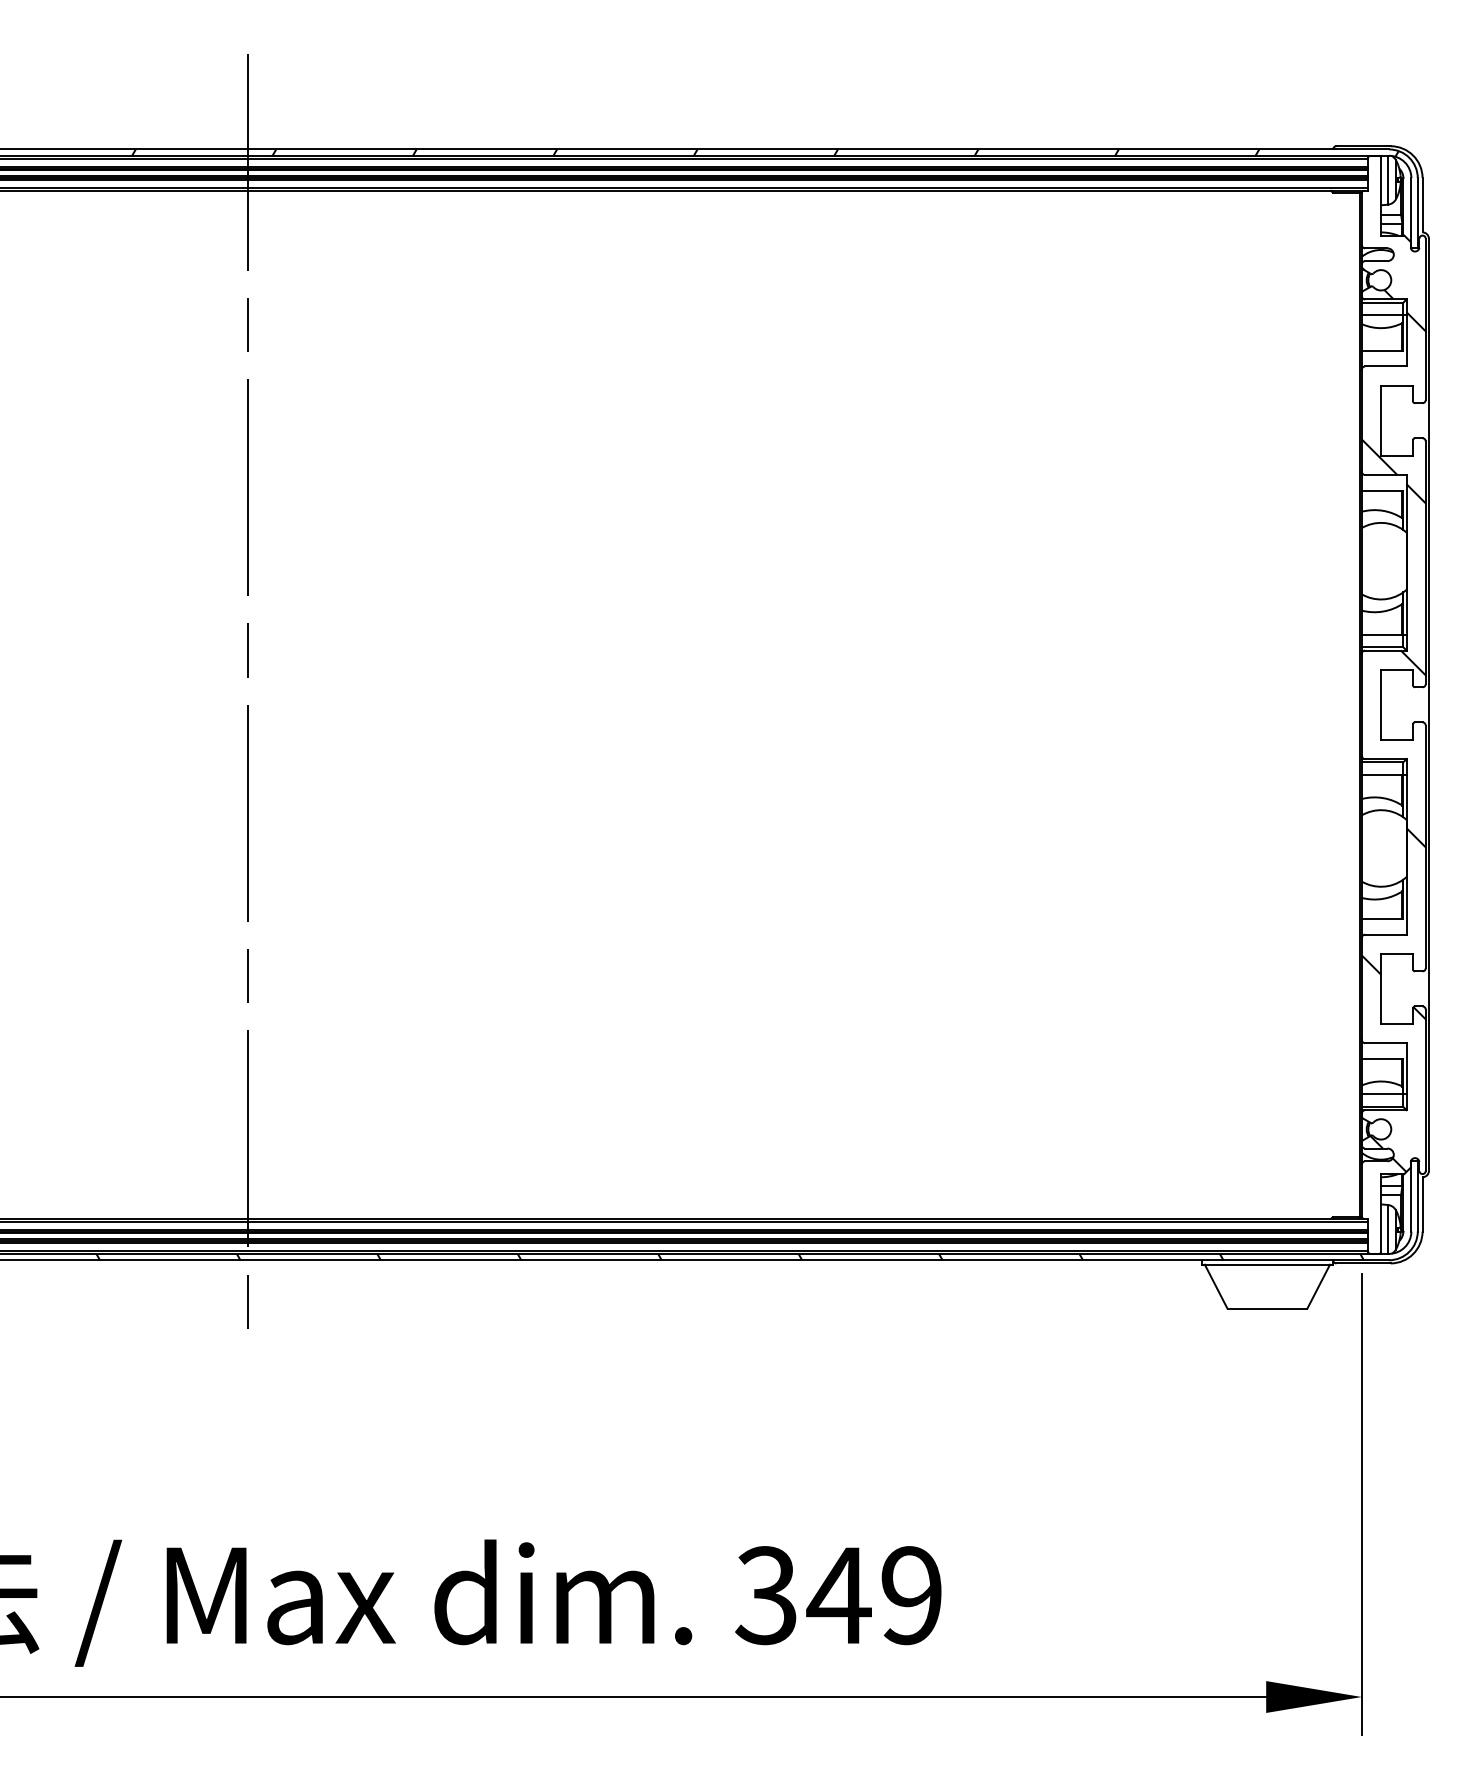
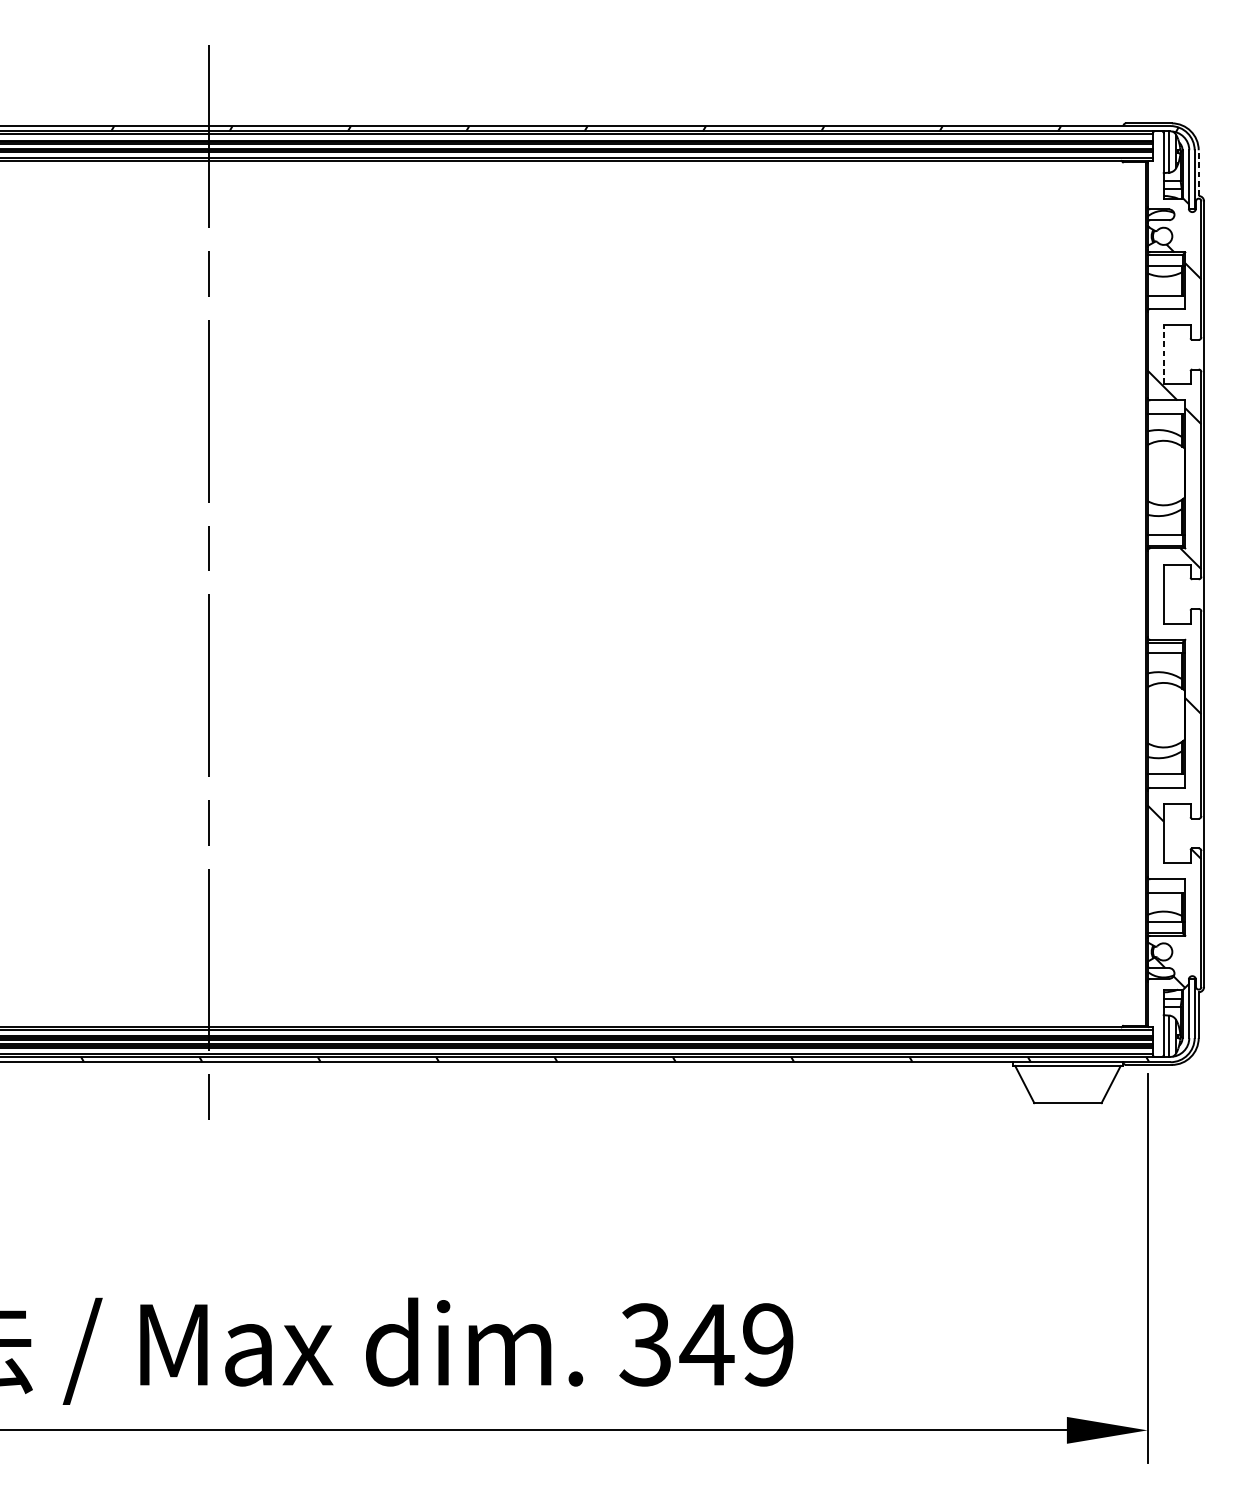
line: (1422, 204) -> (1198, 172), solid -> dashed
line: (1381, 420) -> (1164, 354), solid -> dashed

